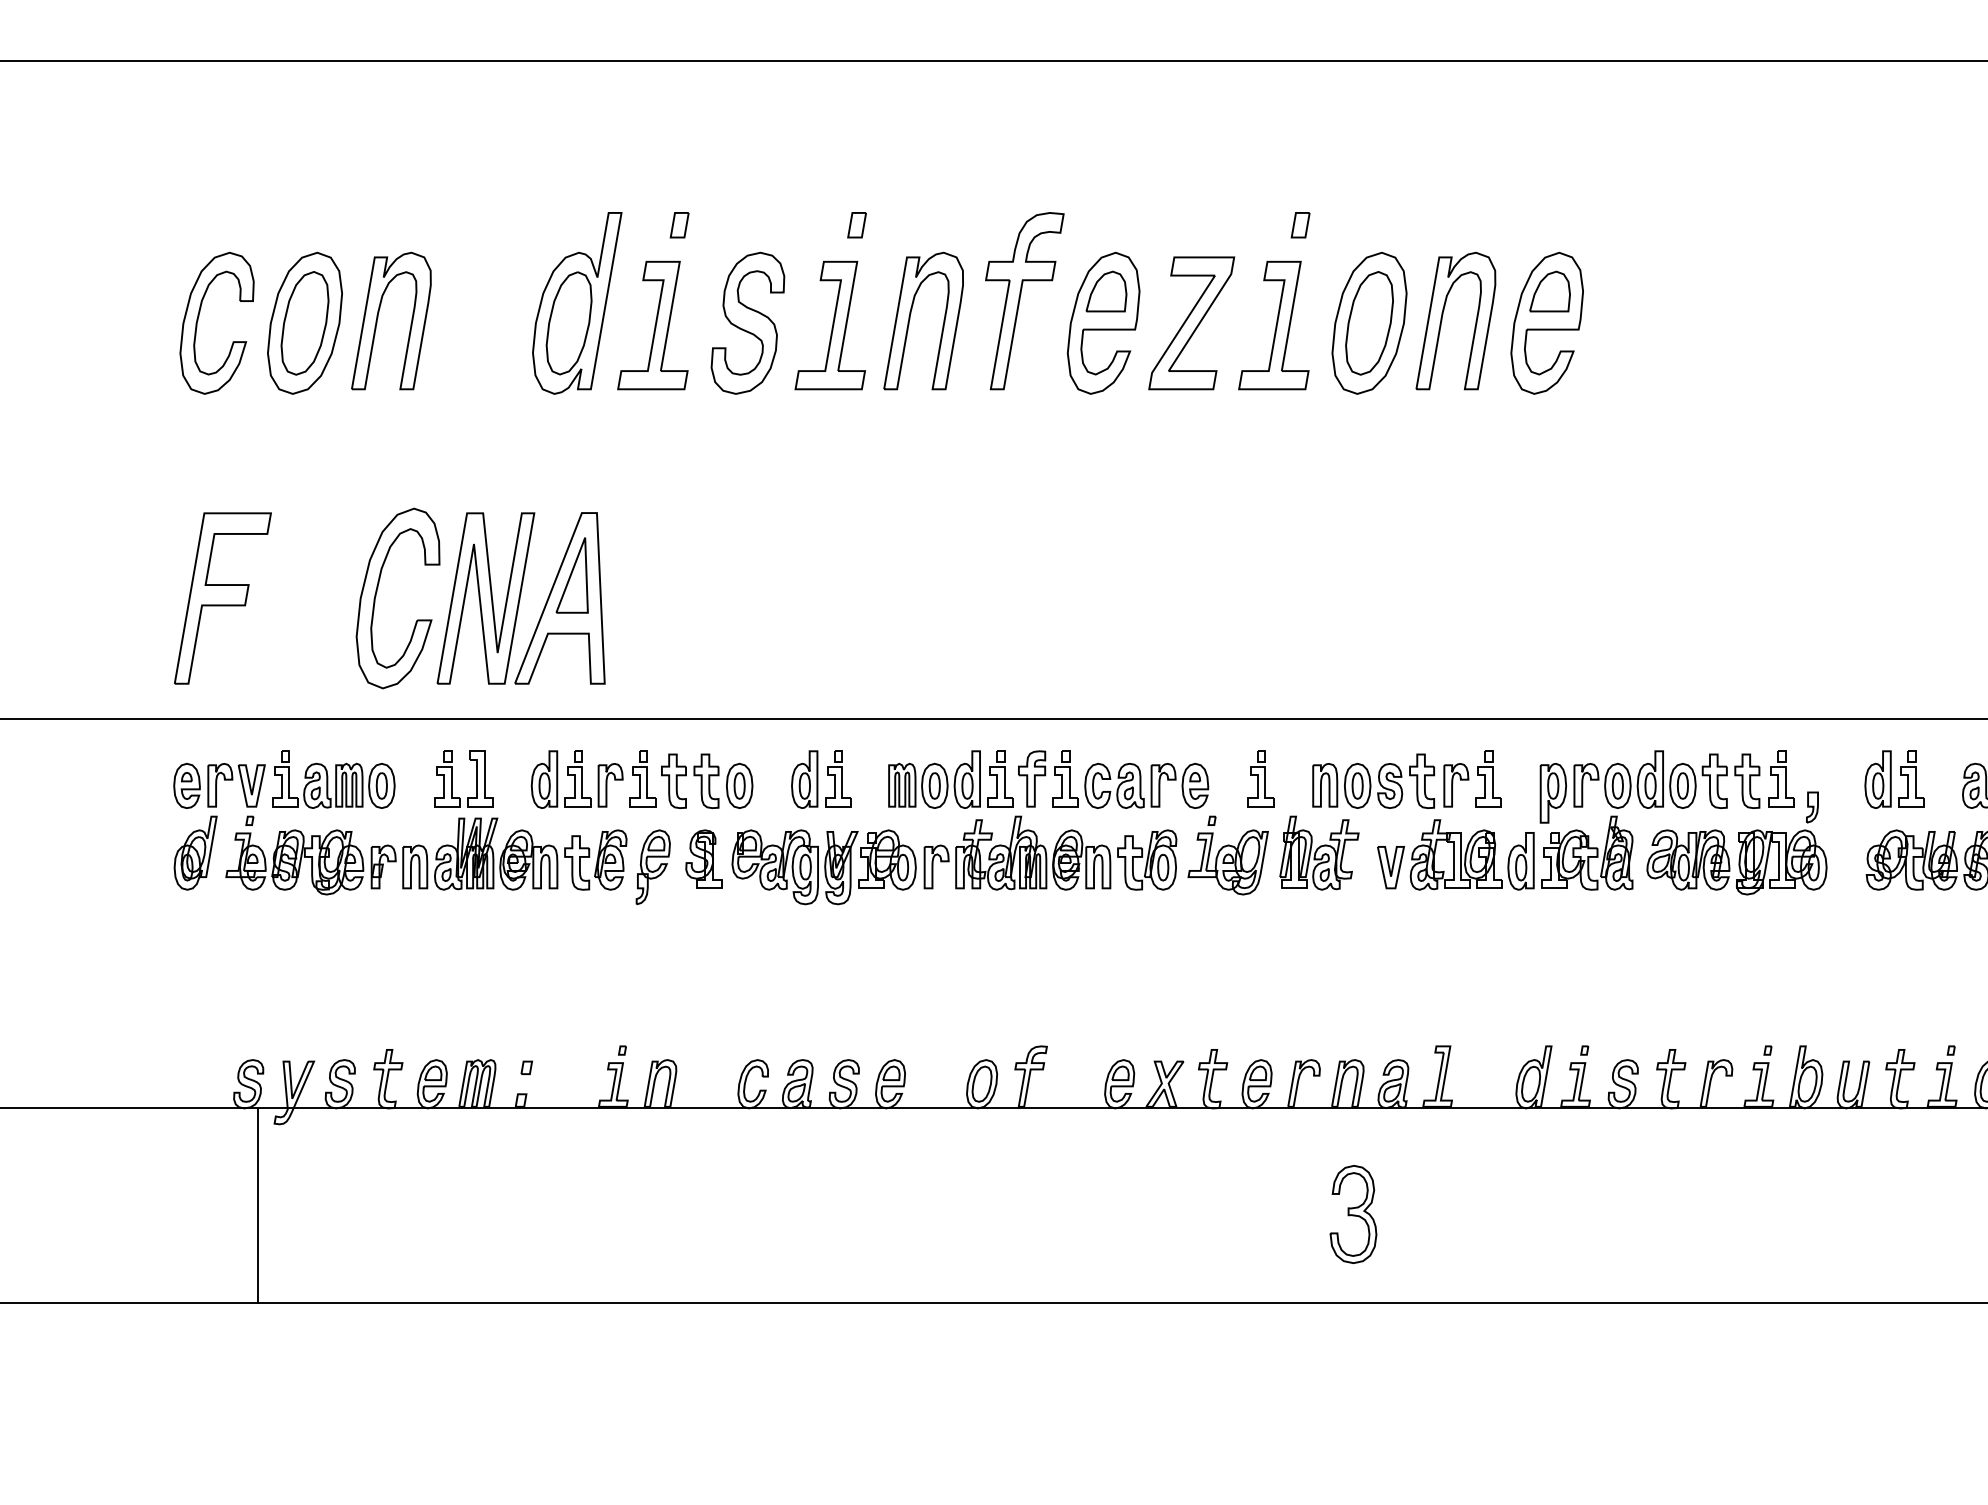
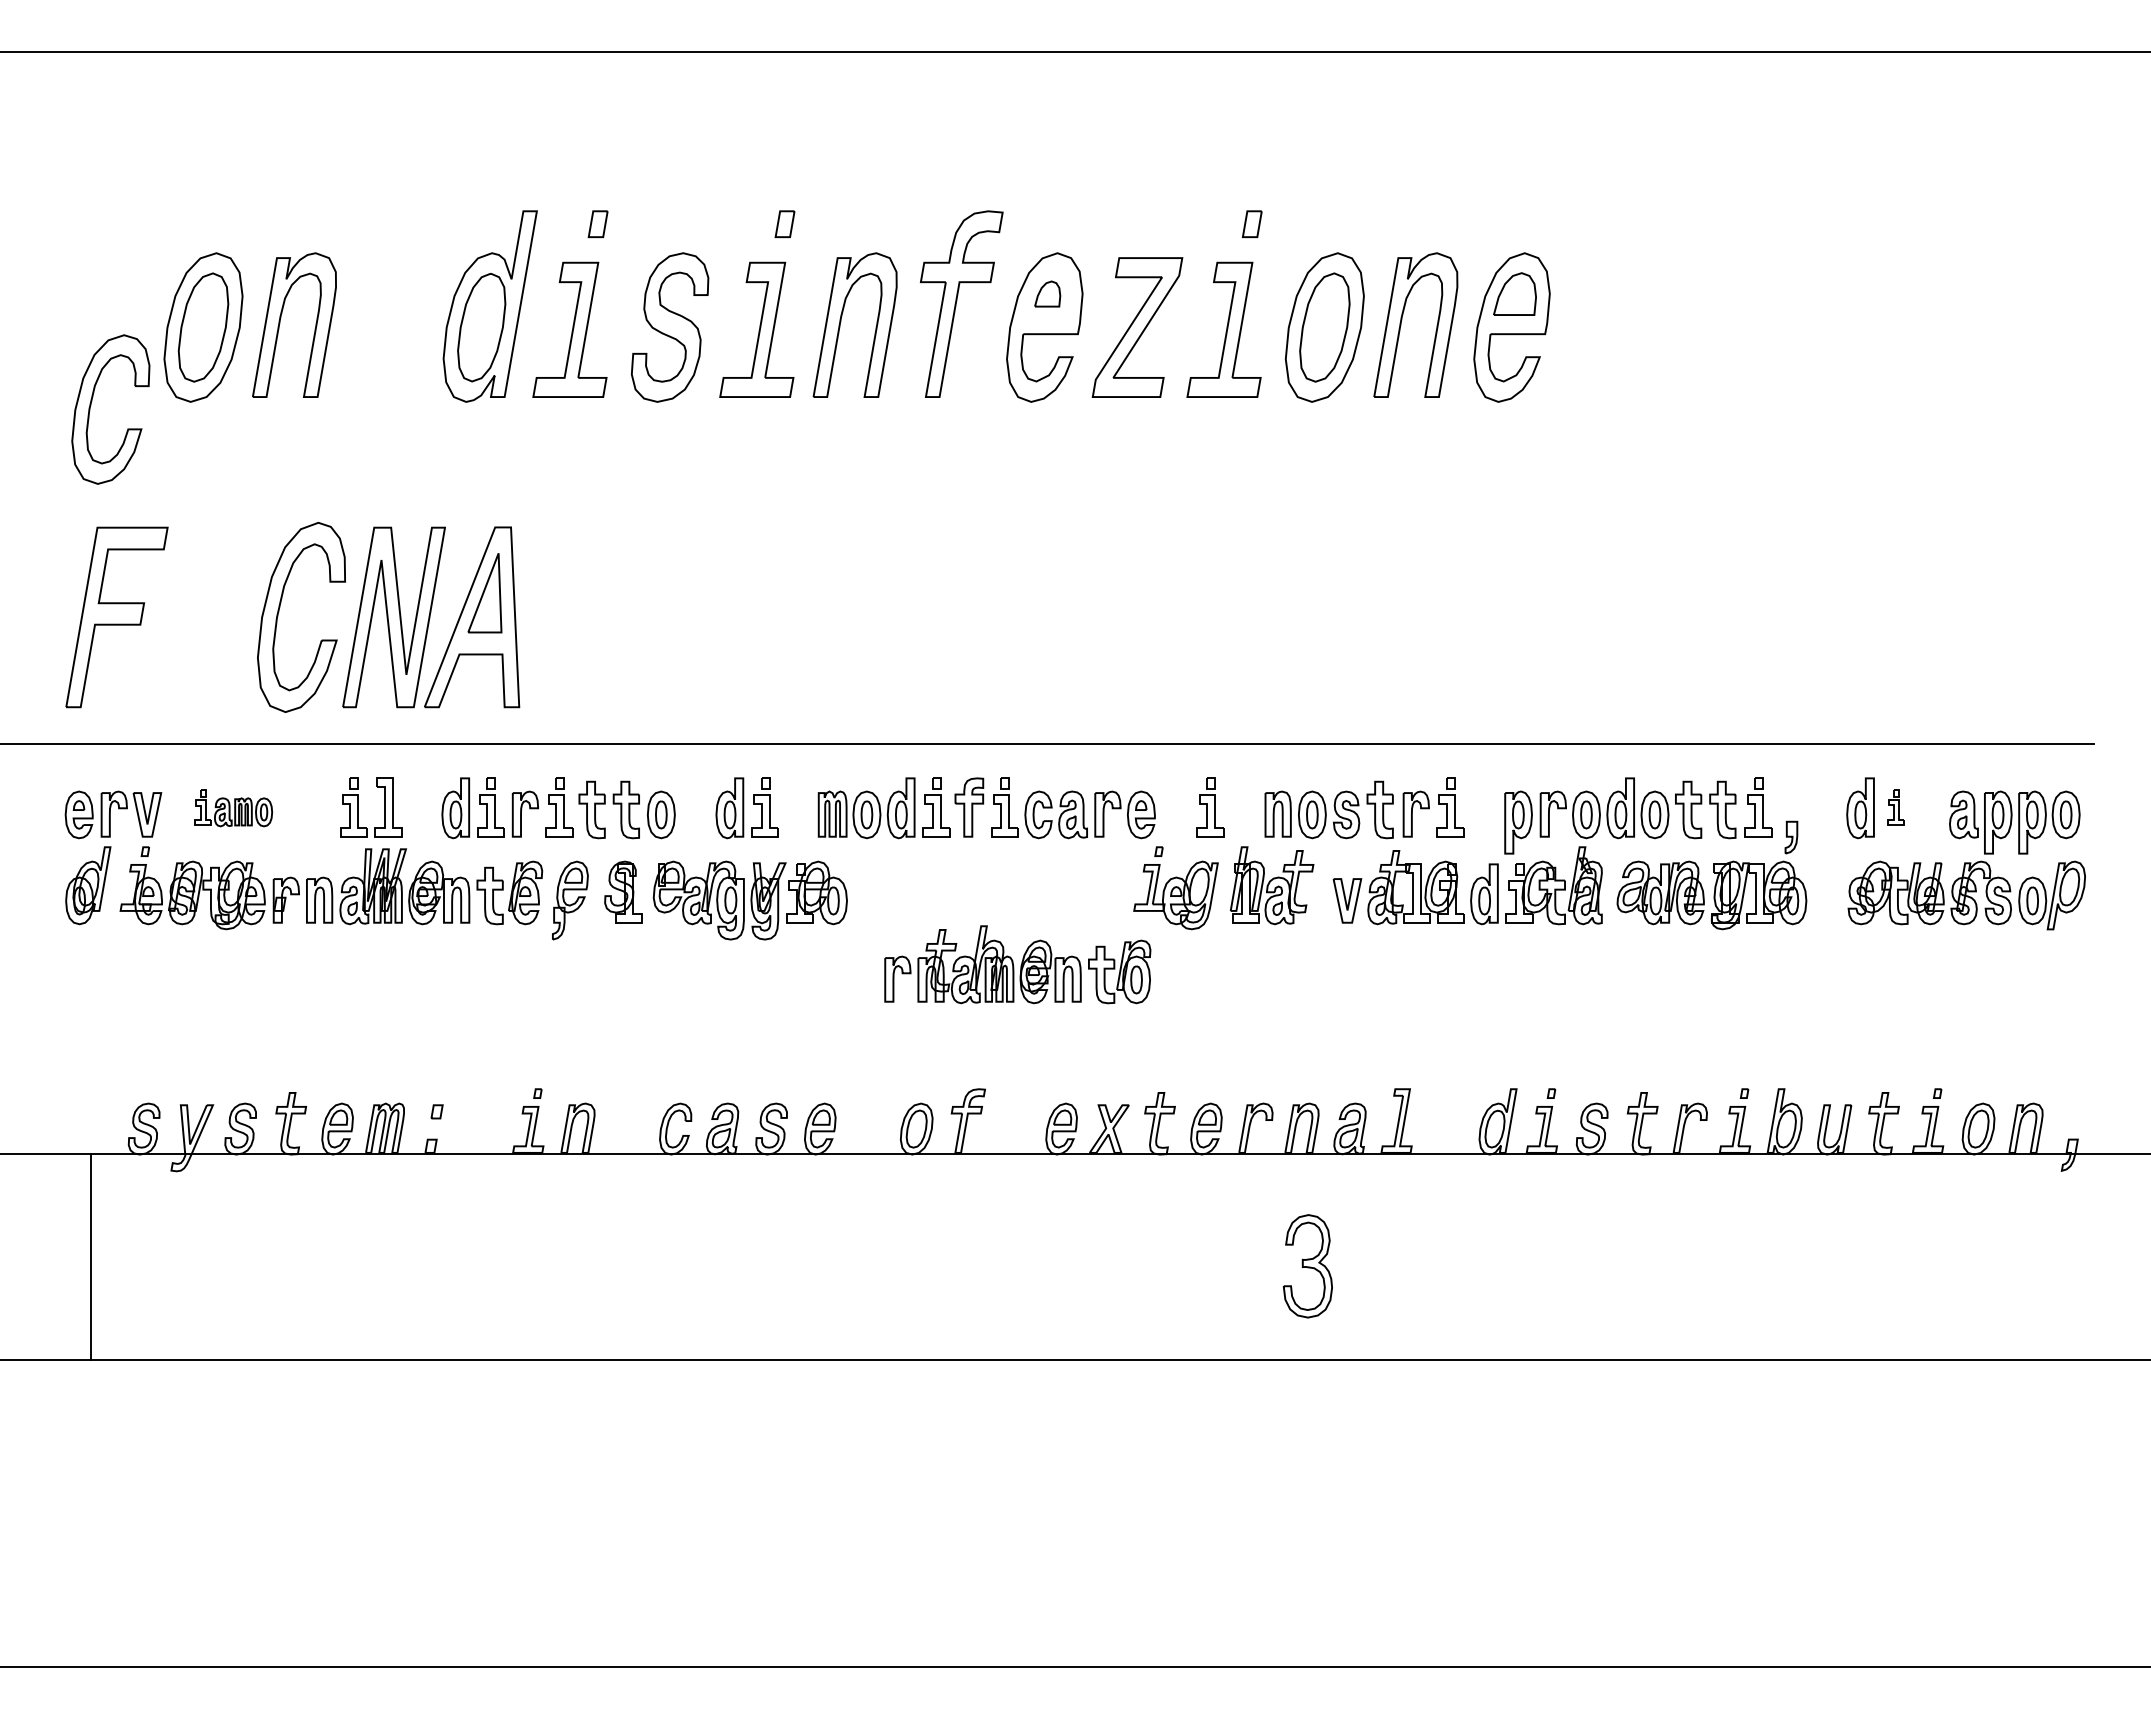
part: (1106, 290) -> (1047, 293), size x0.6
part: (198, 319) -> (91, 405), moved
part: (1911, 778) -> (1895, 807), size x0.6
part: (333, 779) -> (233, 808), size x0.6
part: (1050, 852) -> (1017, 964), moved
line: (258, 1205) -> (91, 1256), moved

